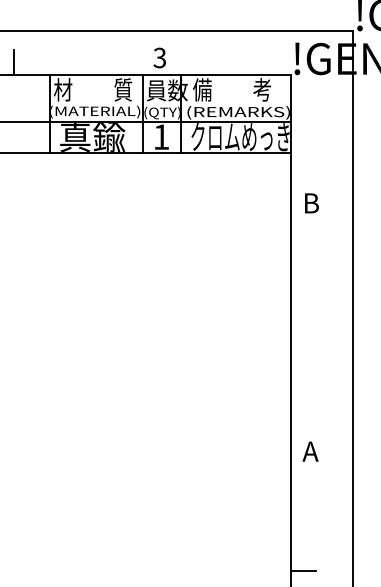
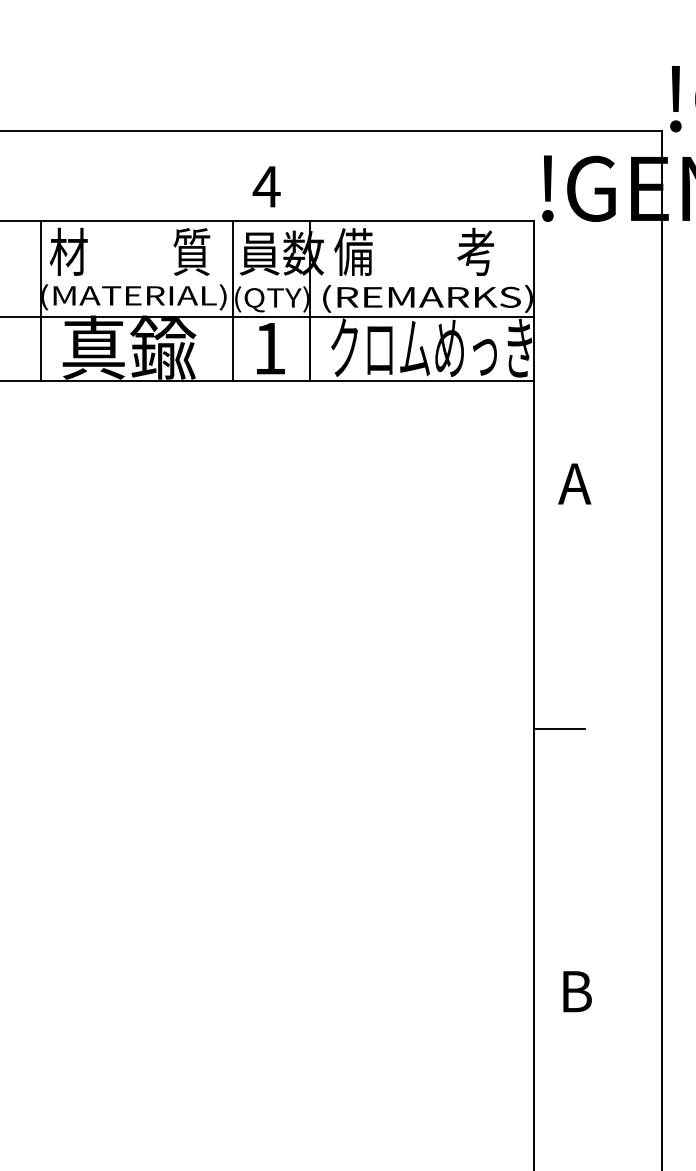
text: (159, 57) -> (265, 185), 3 -> 4
text: (310, 203) -> (574, 484), B -> A
line: (302, 323) -> (558, 729), added
text: (310, 451) -> (574, 991), A -> B

